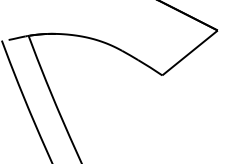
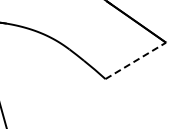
line: (190, 53) -> (136, 61), solid -> dashed

